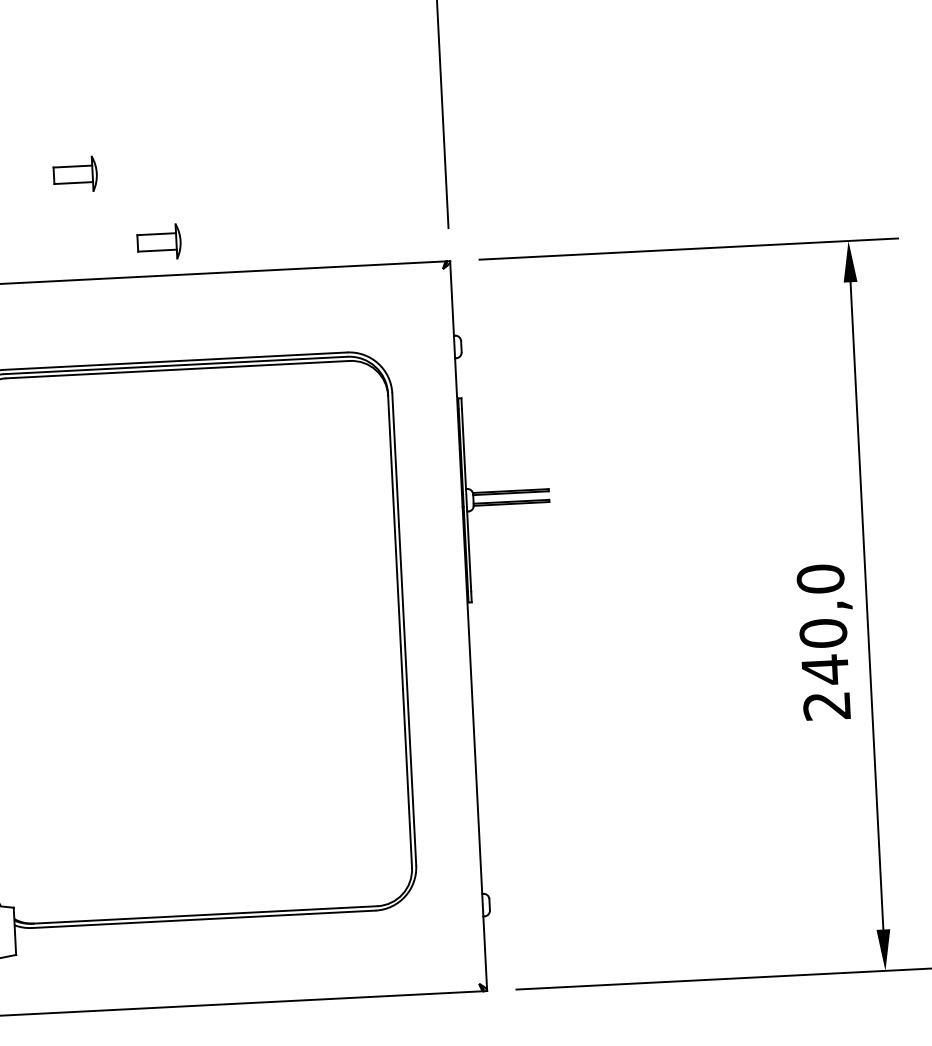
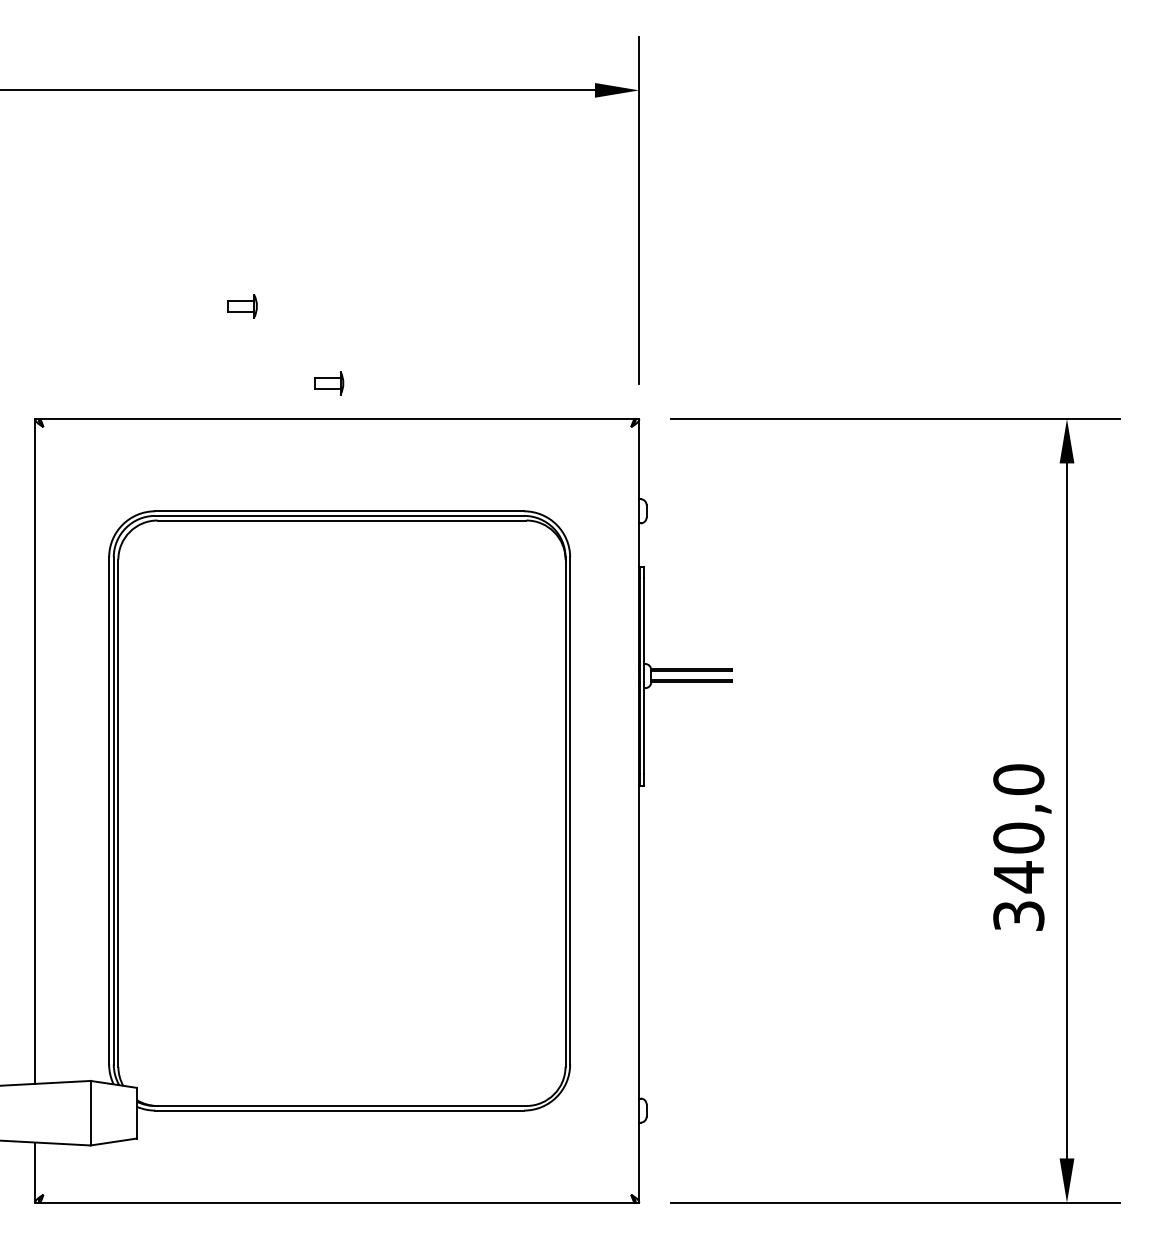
part: (75, 175) -> (242, 306), size x0.62
part: (159, 242) -> (329, 383), size x0.62
text: (826, 705) -> (1018, 915), 240,0 -> 340,0

